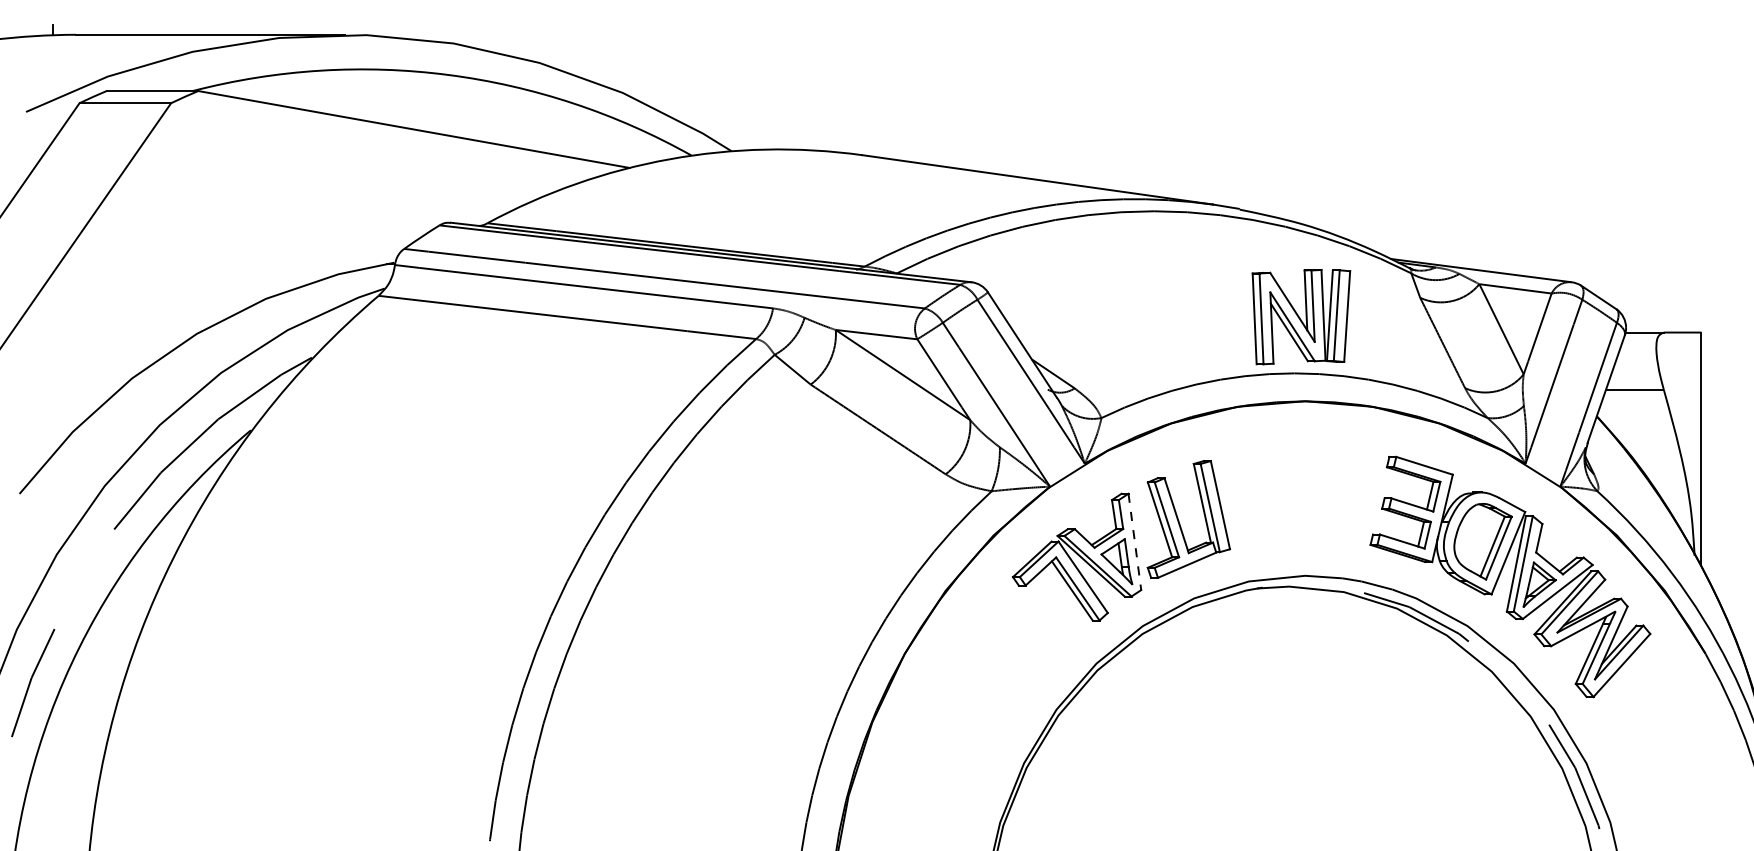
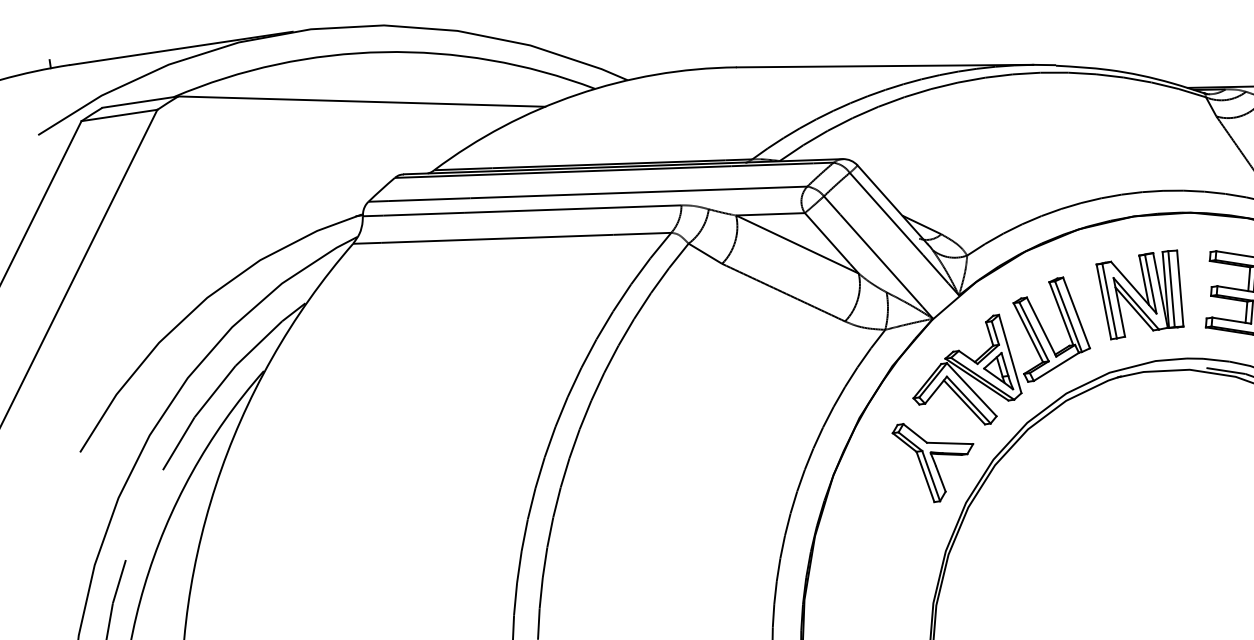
part: (1301, 317) -> (1142, 294), moved
line: (1134, 541) -> (1009, 353), dashed -> solid
part: (1028, 654) -> (936, 460), added

